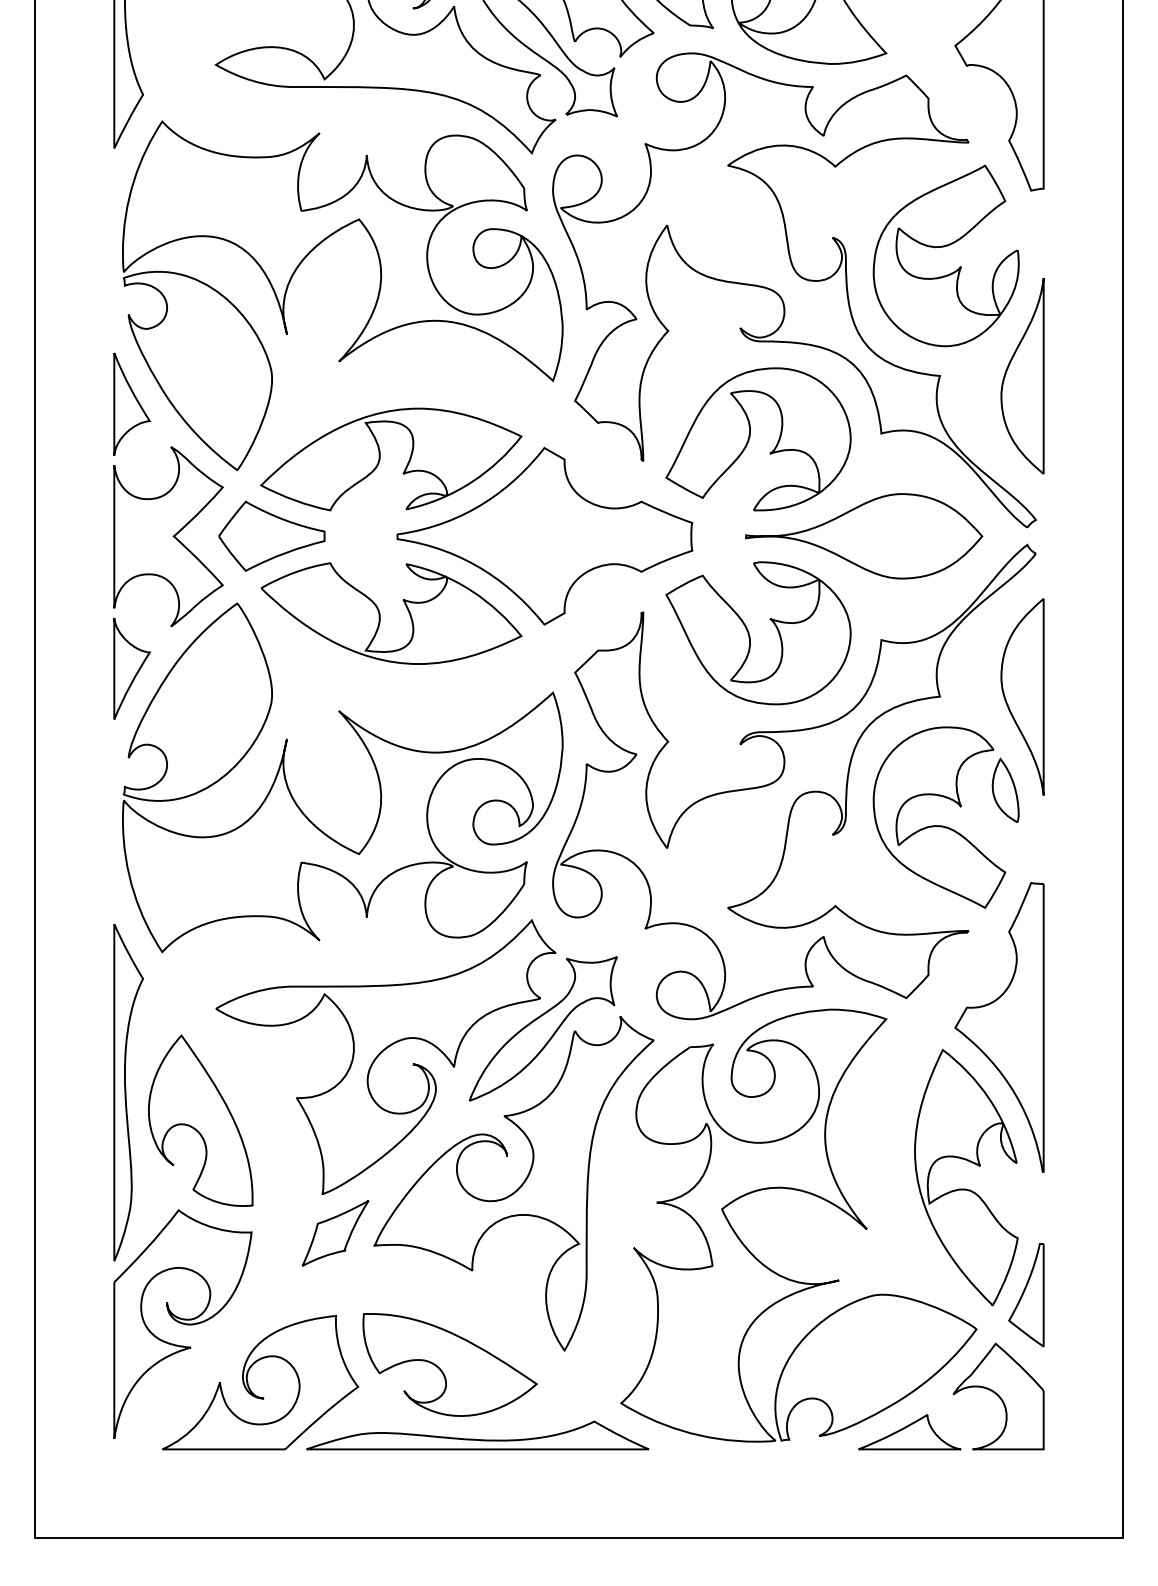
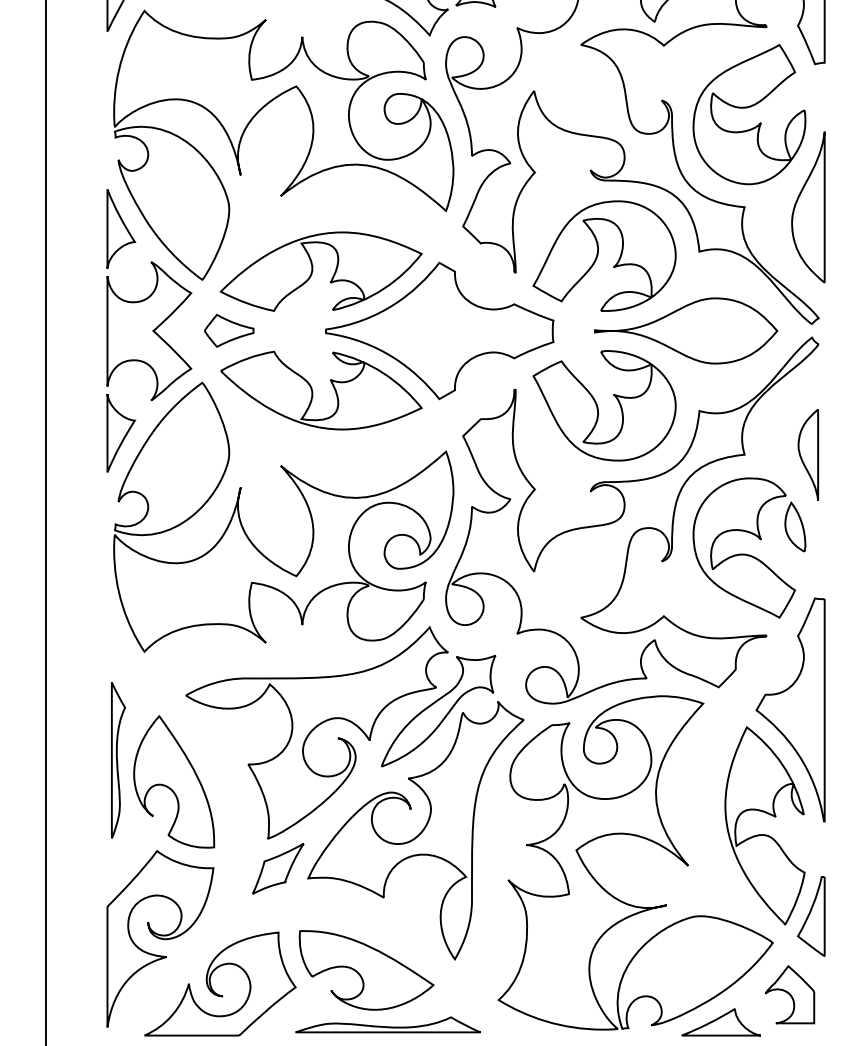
part: (271, 535) -> (228, 330), size x0.6
part: (1022, 696) -> (808, 454), size x0.6
part: (128, 1092) -> (118, 760), size x0.6
part: (998, 1396) -> (789, 994), size x0.7
part: (477, 1435) -> (387, 1024), size x0.7

